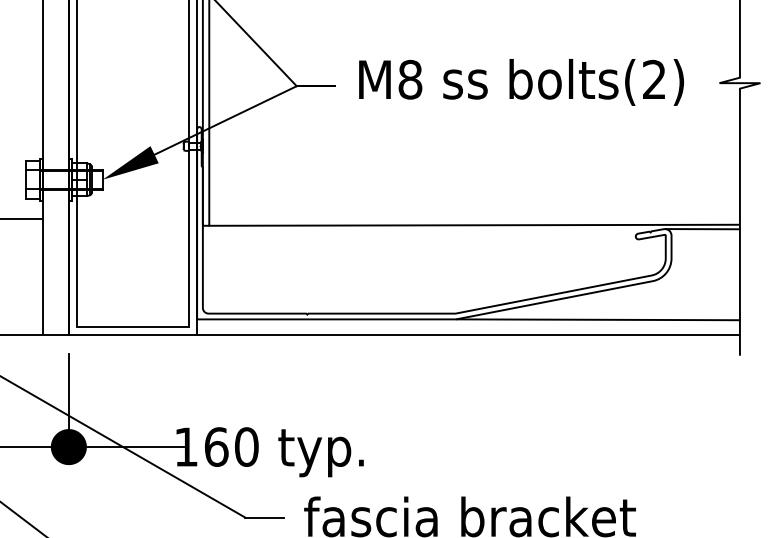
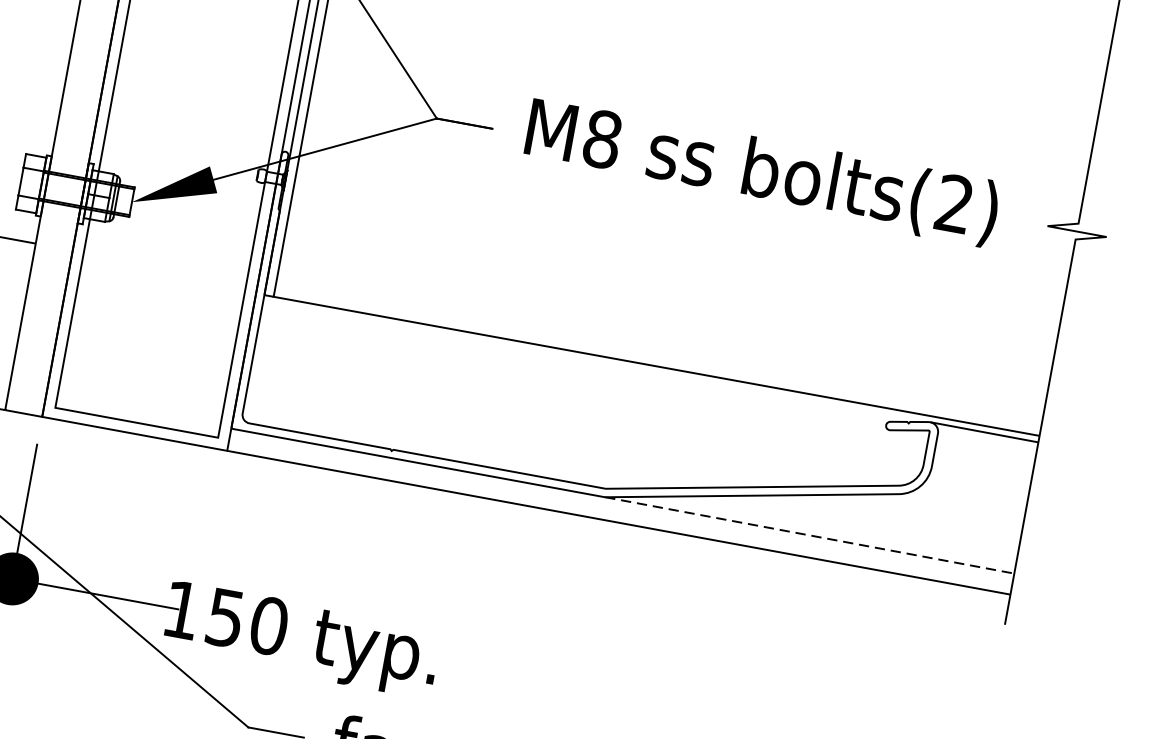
line: (598, 319) -> (810, 535), solid -> dashed
text: (216, 446) -> (225, 617), 160 -> 150

